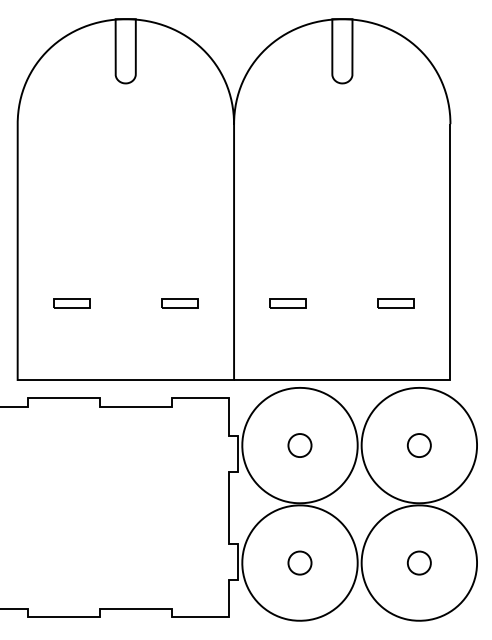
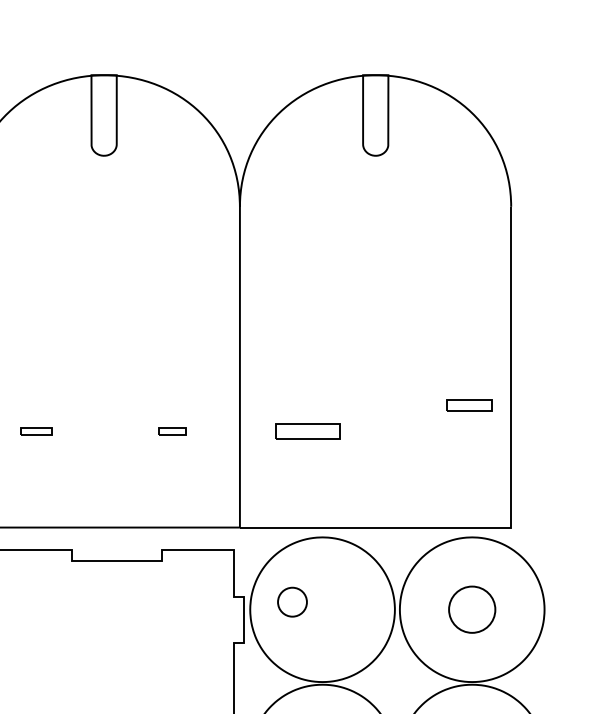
part: (71, 303) -> (36, 431), size x0.7
part: (179, 303) -> (171, 431), size x0.6
part: (287, 303) -> (306, 431), size x1.4
part: (395, 303) -> (468, 405), moved
circle: (299, 445) -> (291, 602), moved
circle: (418, 445) -> (471, 609), size x1.6

